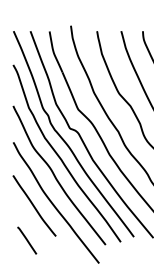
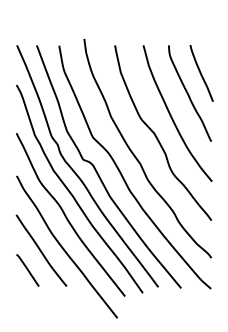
line: (26, 240) -> (27, 270), moved

